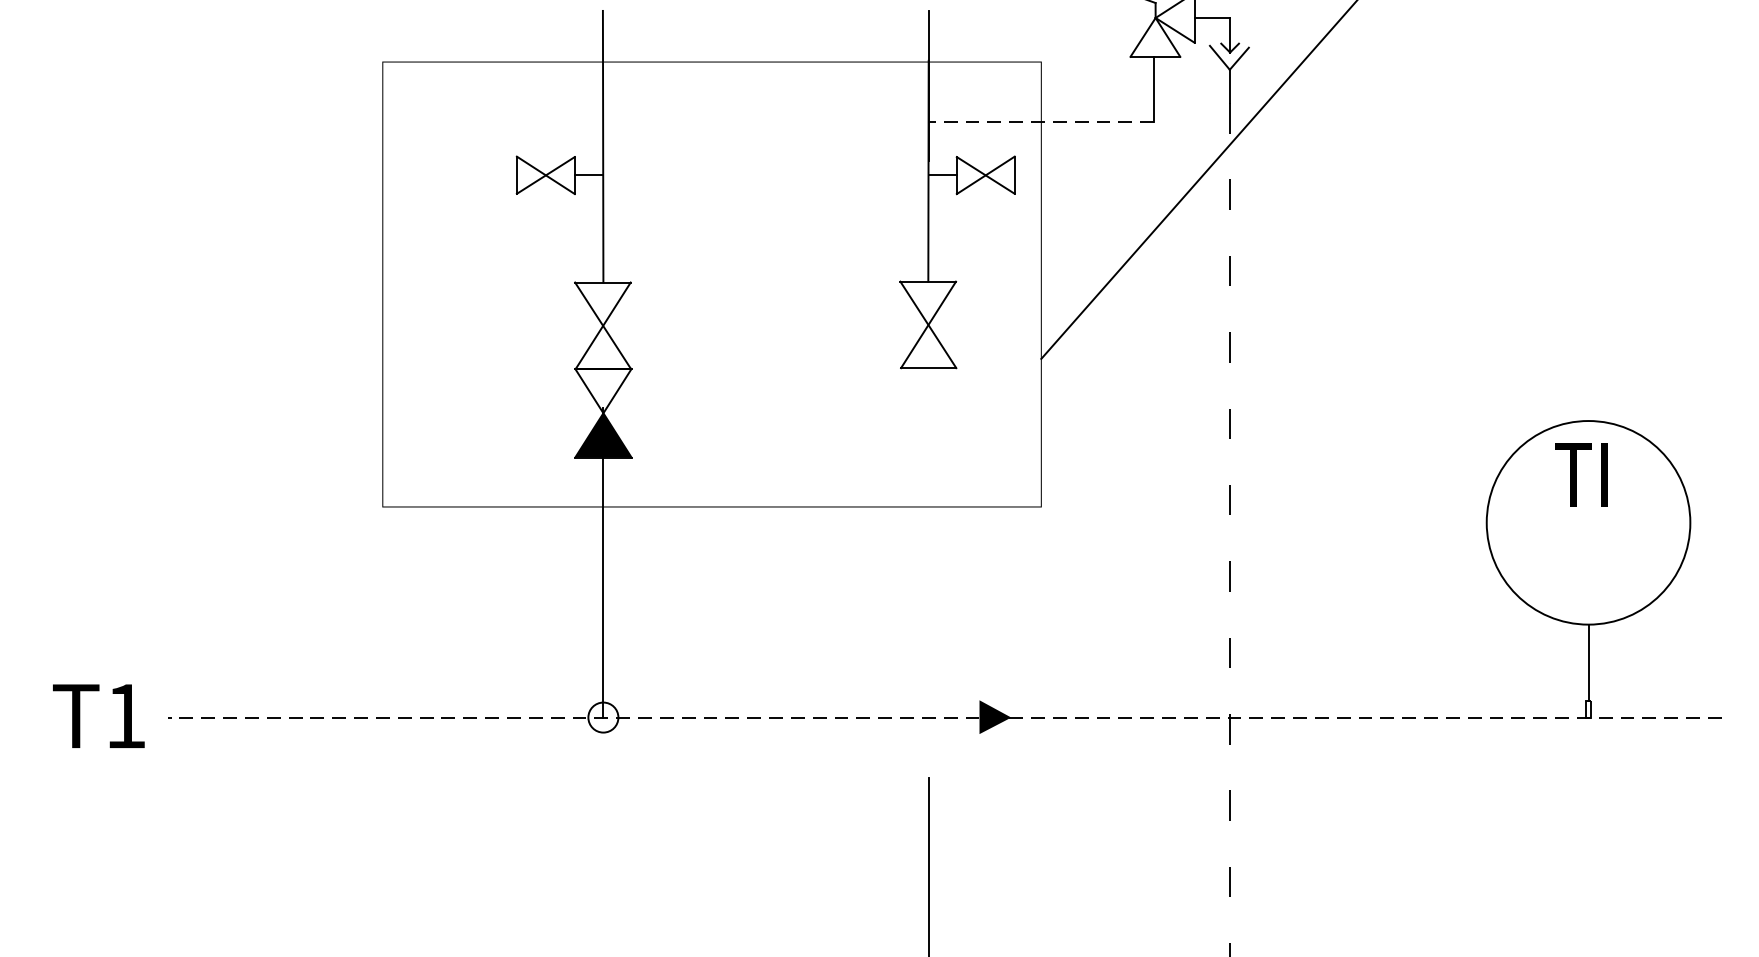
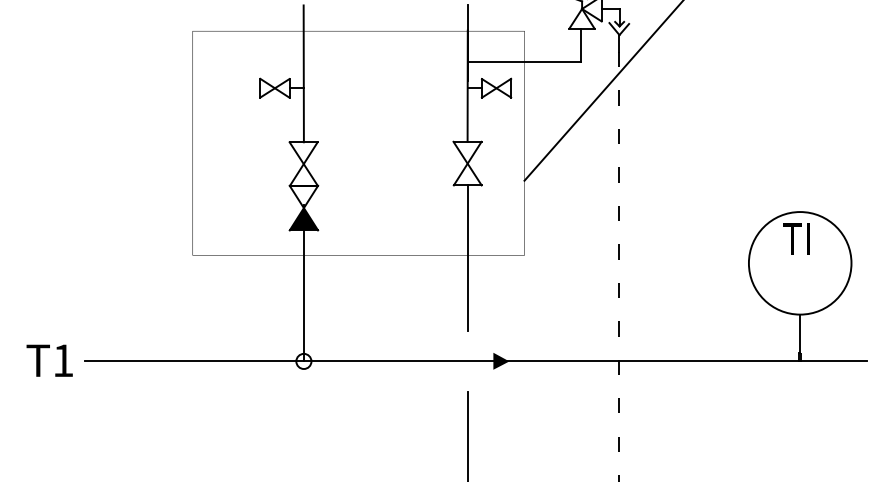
line: (1041, 122) -> (524, 61), dashed -> solid
line: (928, 511) -> (467, 257), added
line: (944, 717) -> (475, 361), dashed -> solid

